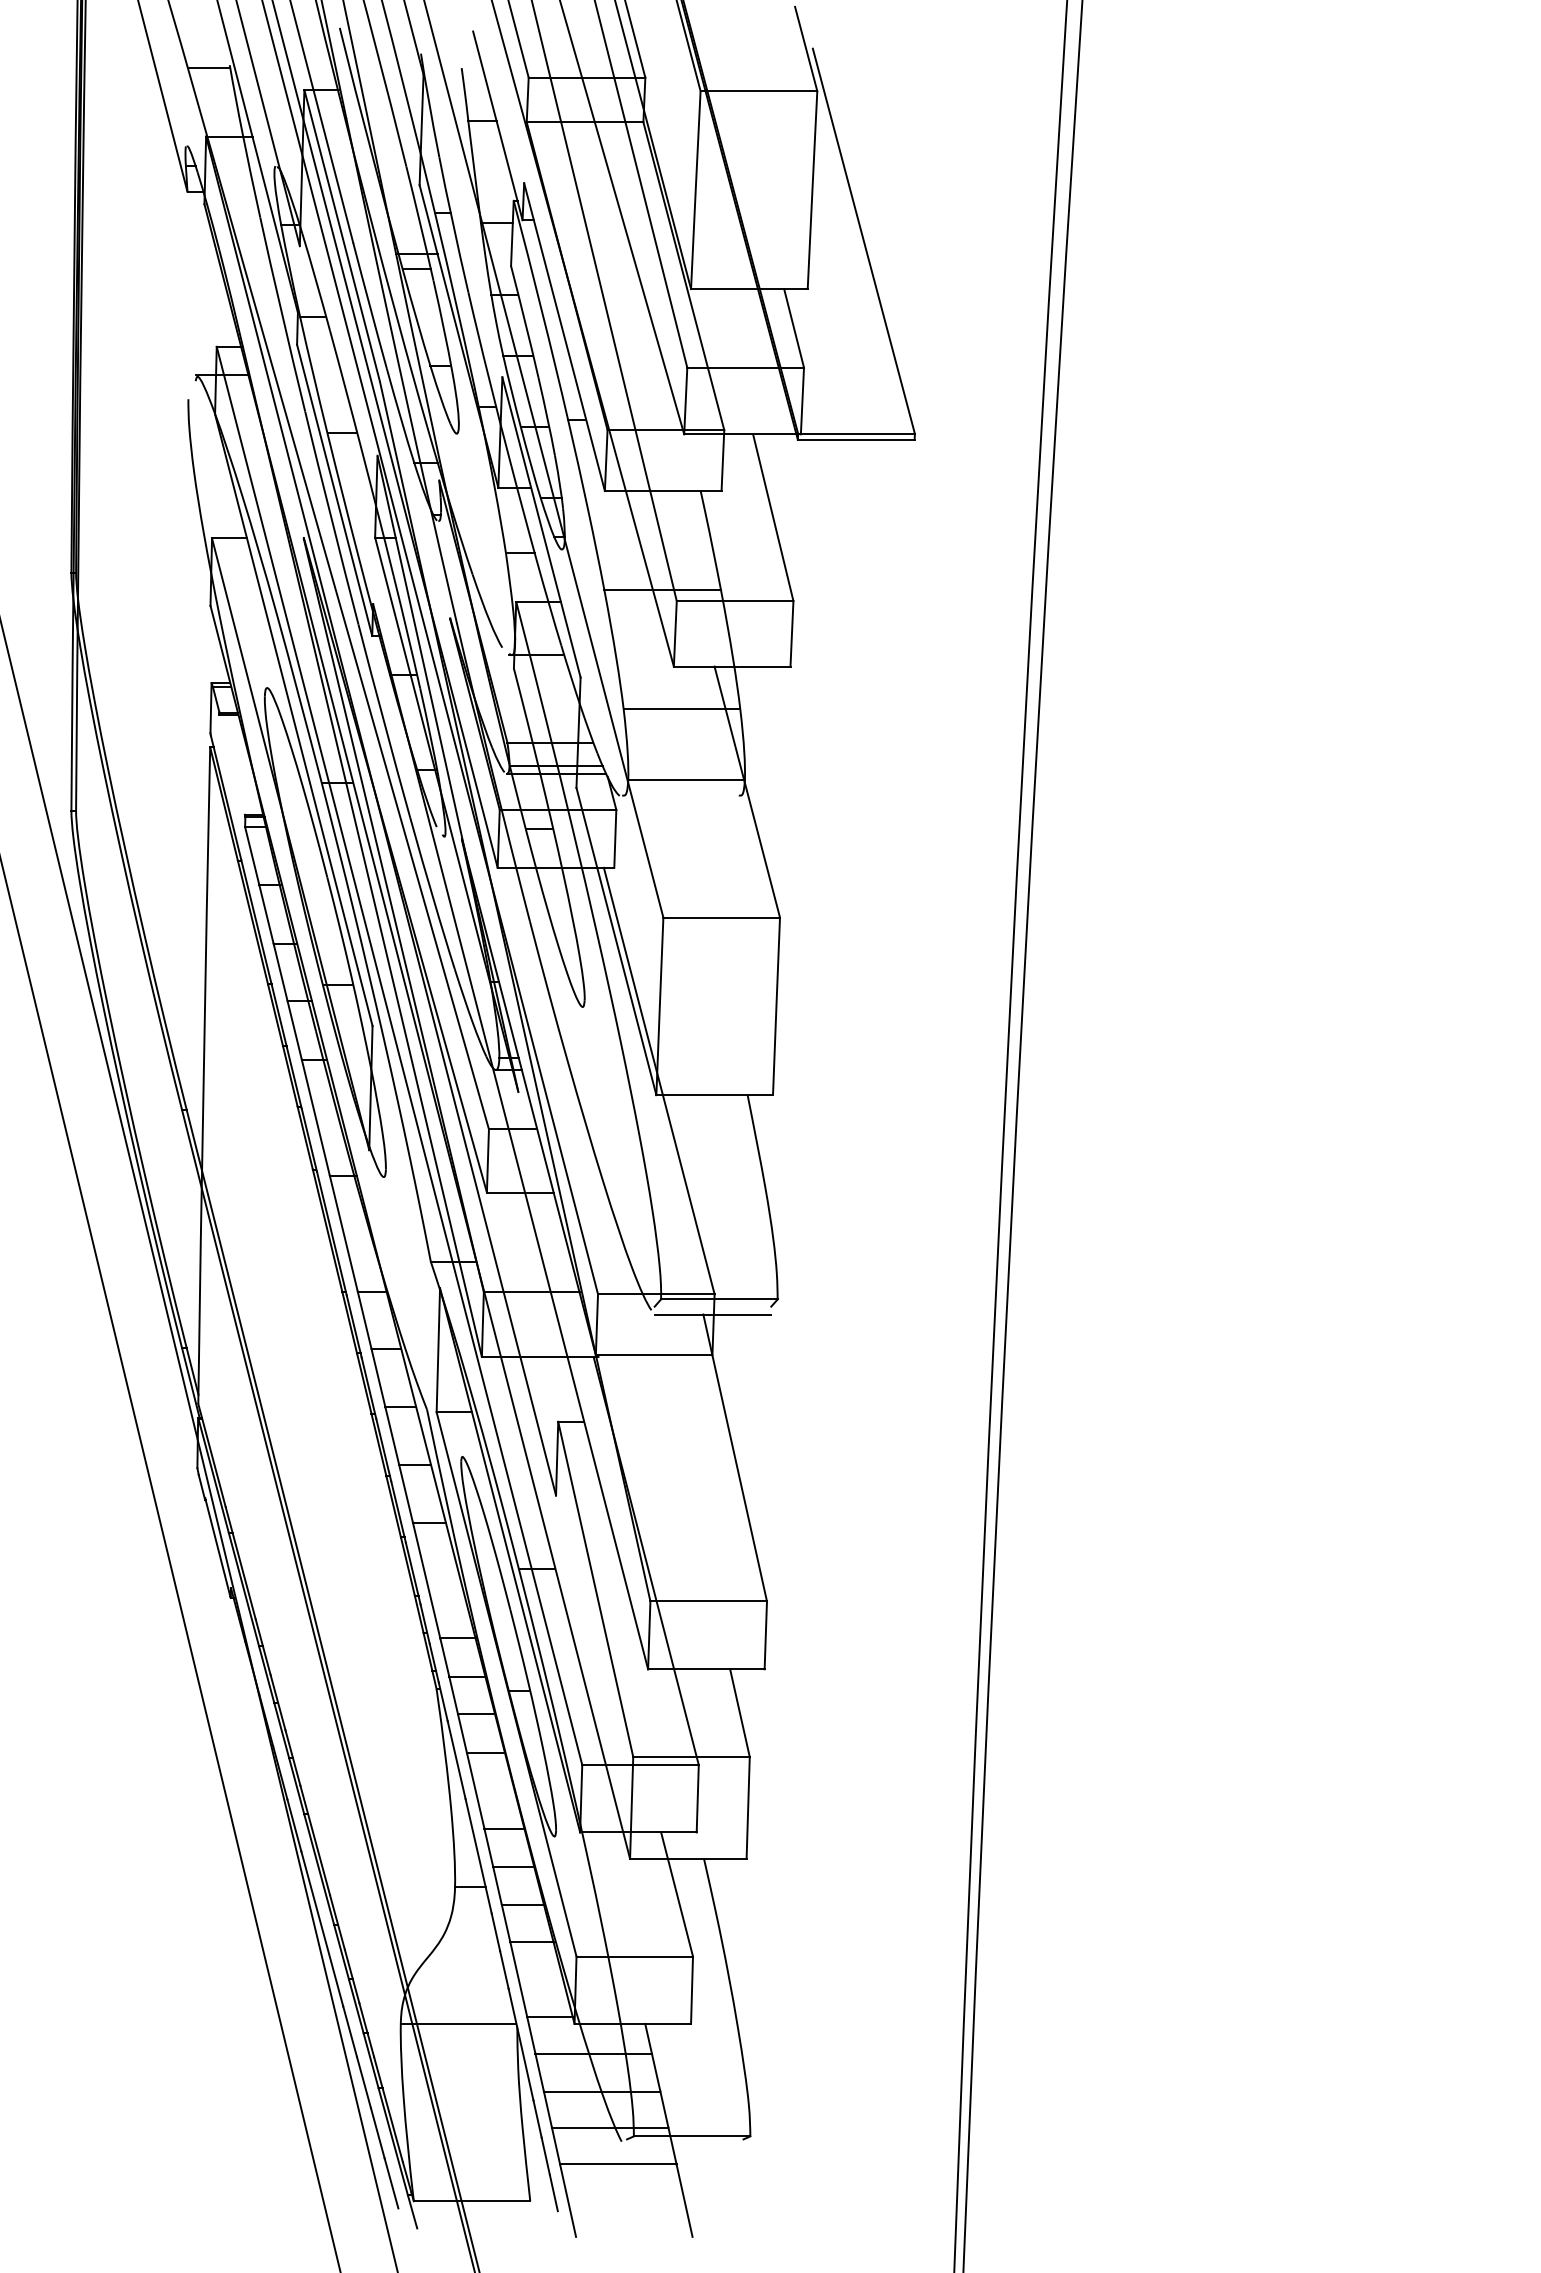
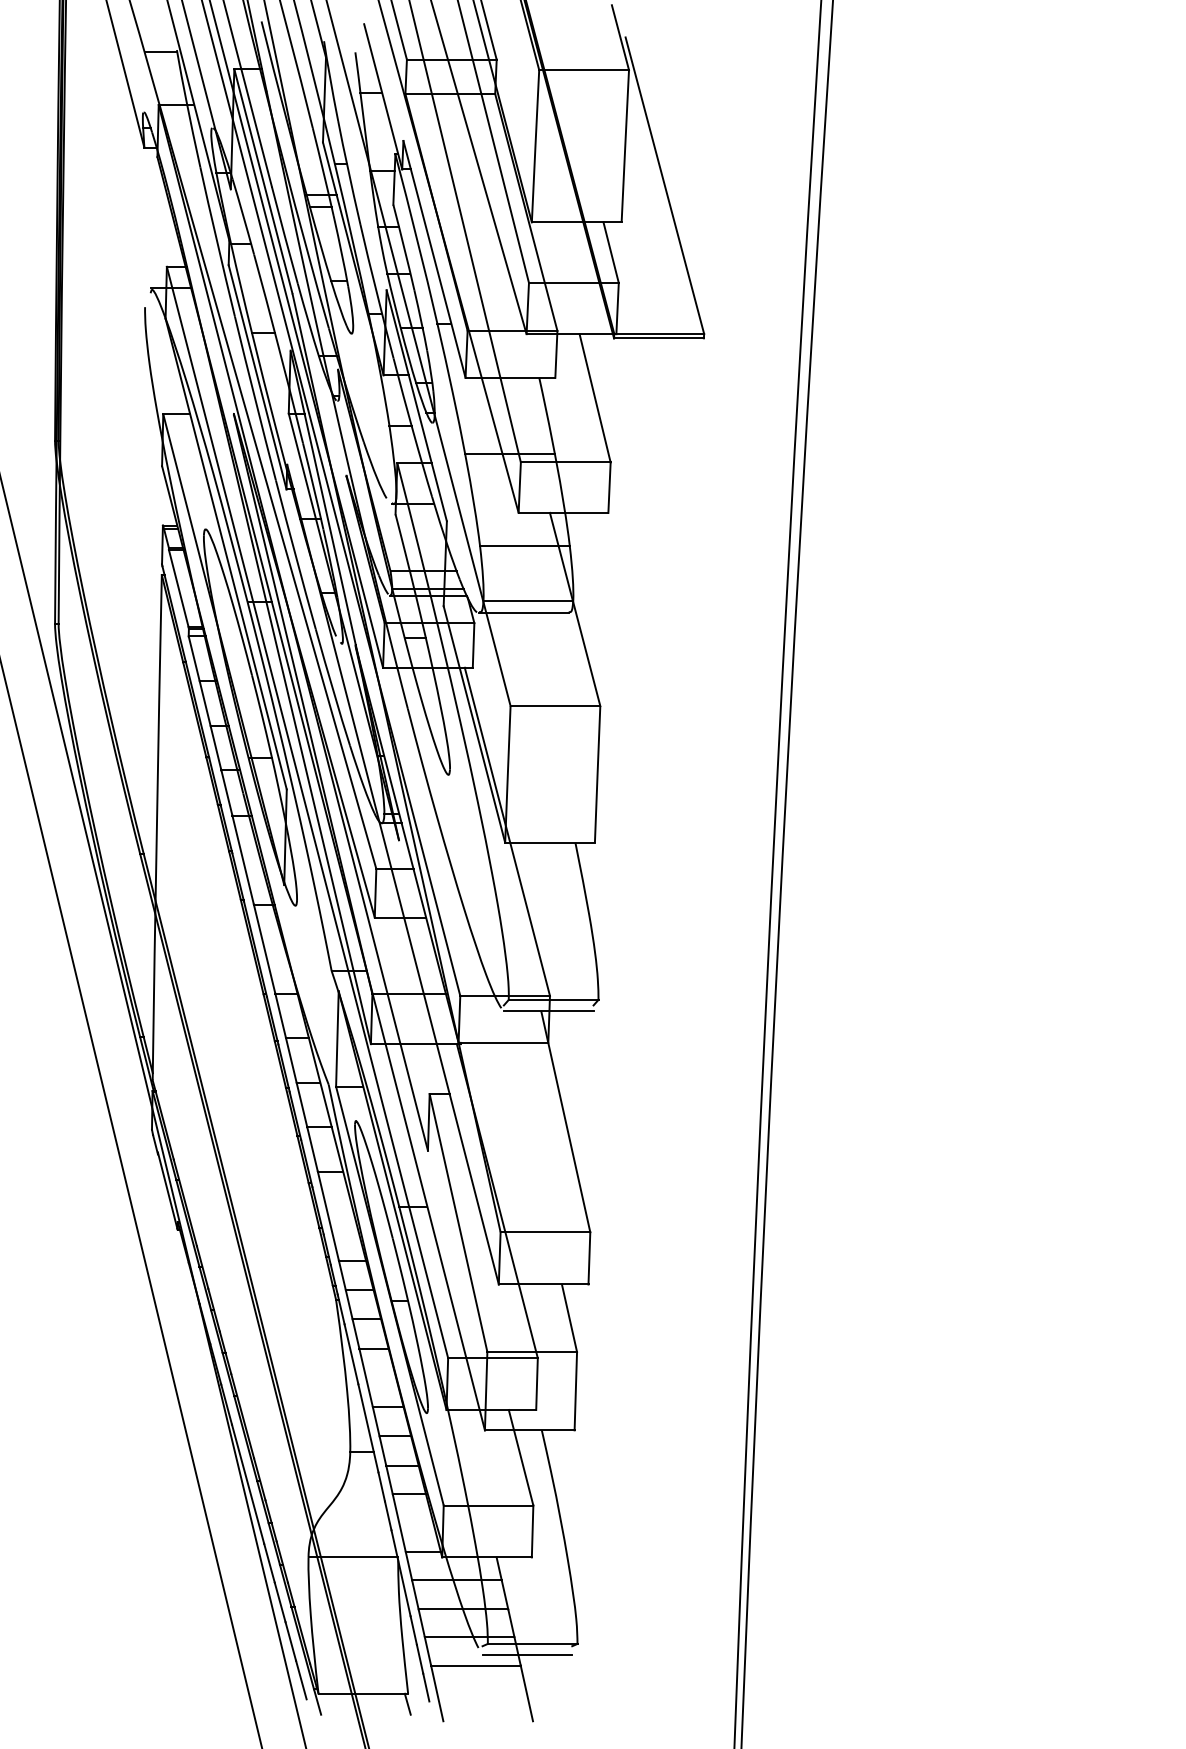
line: (231, 764) -> (178, 588), added
line: (680, 796) -> (523, 612), added
line: (685, 2151) -> (527, 1655), added
line: (529, 2214) -> (407, 1704), added

